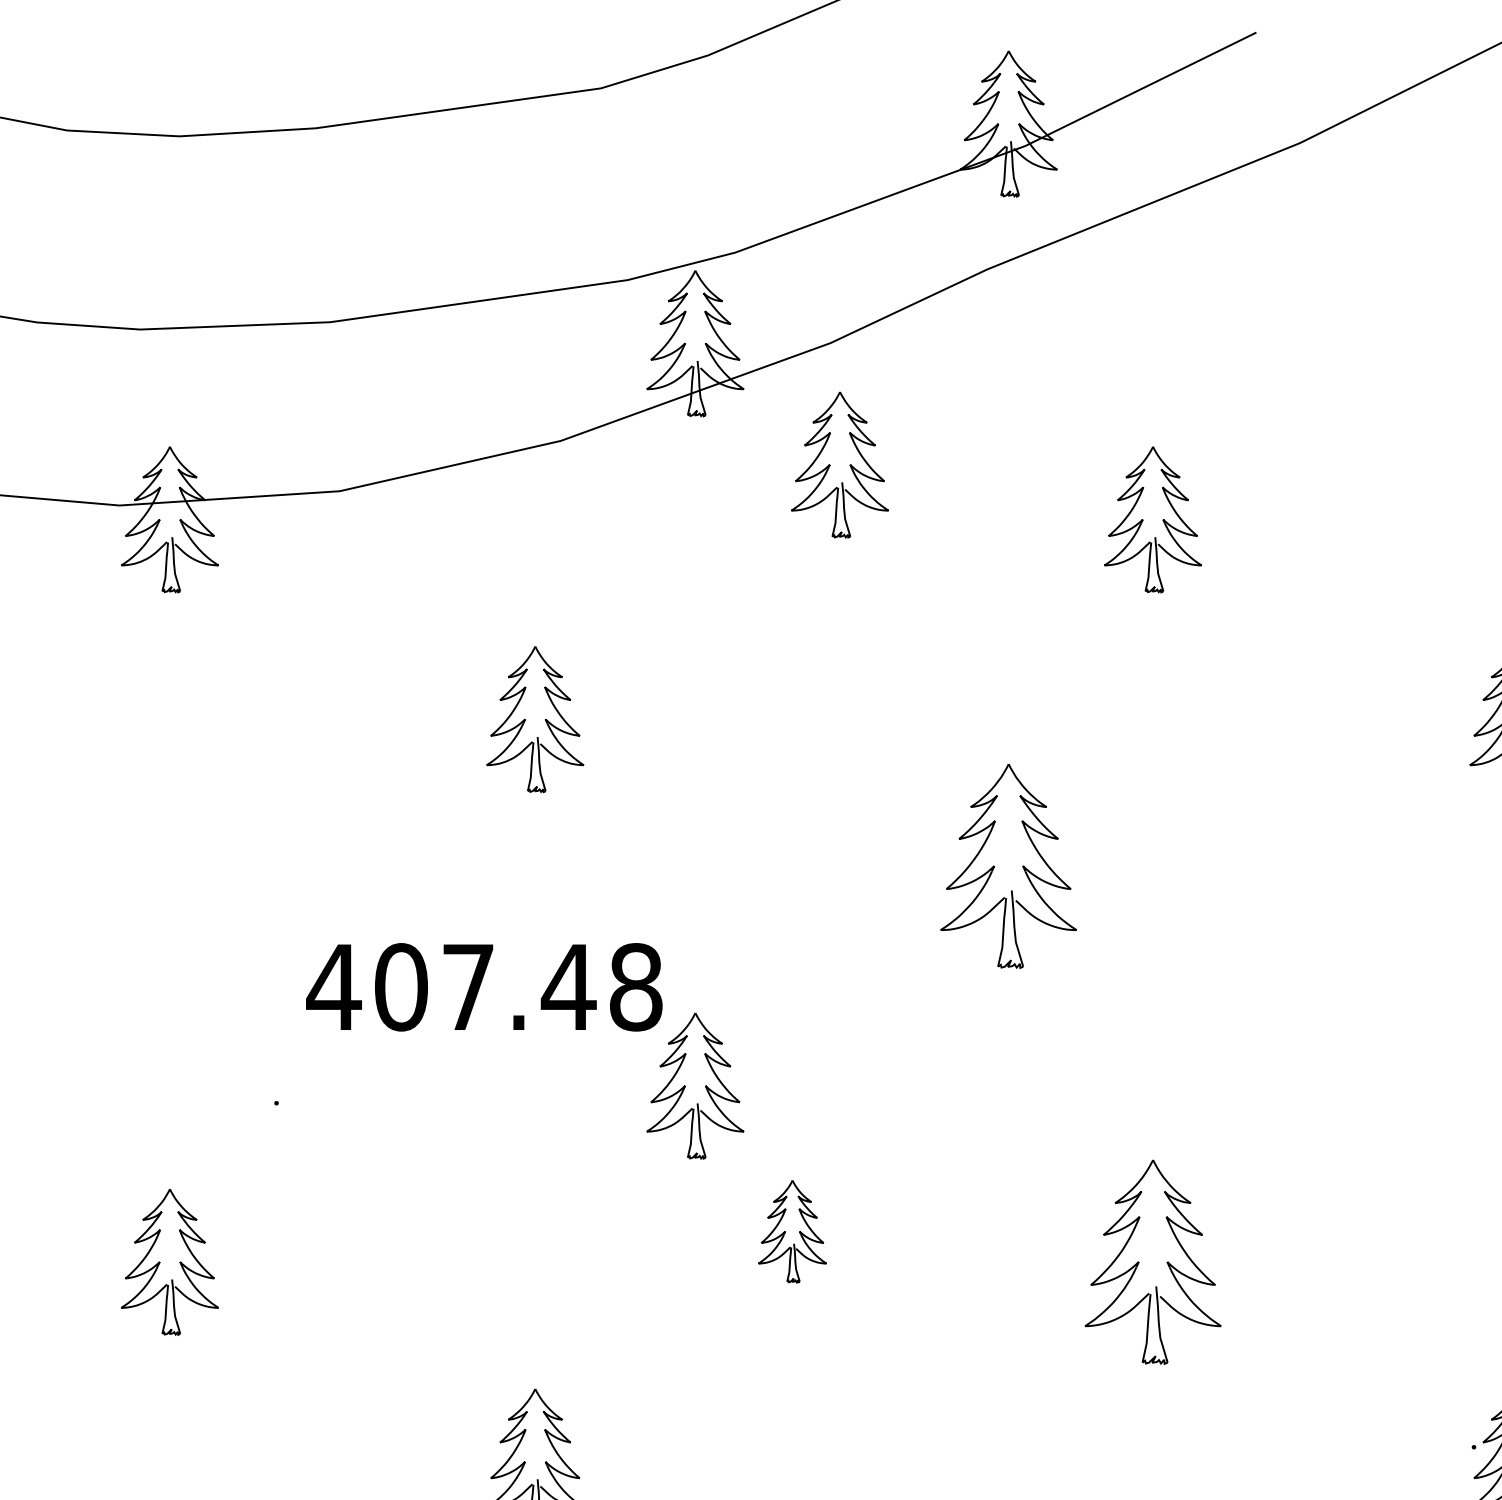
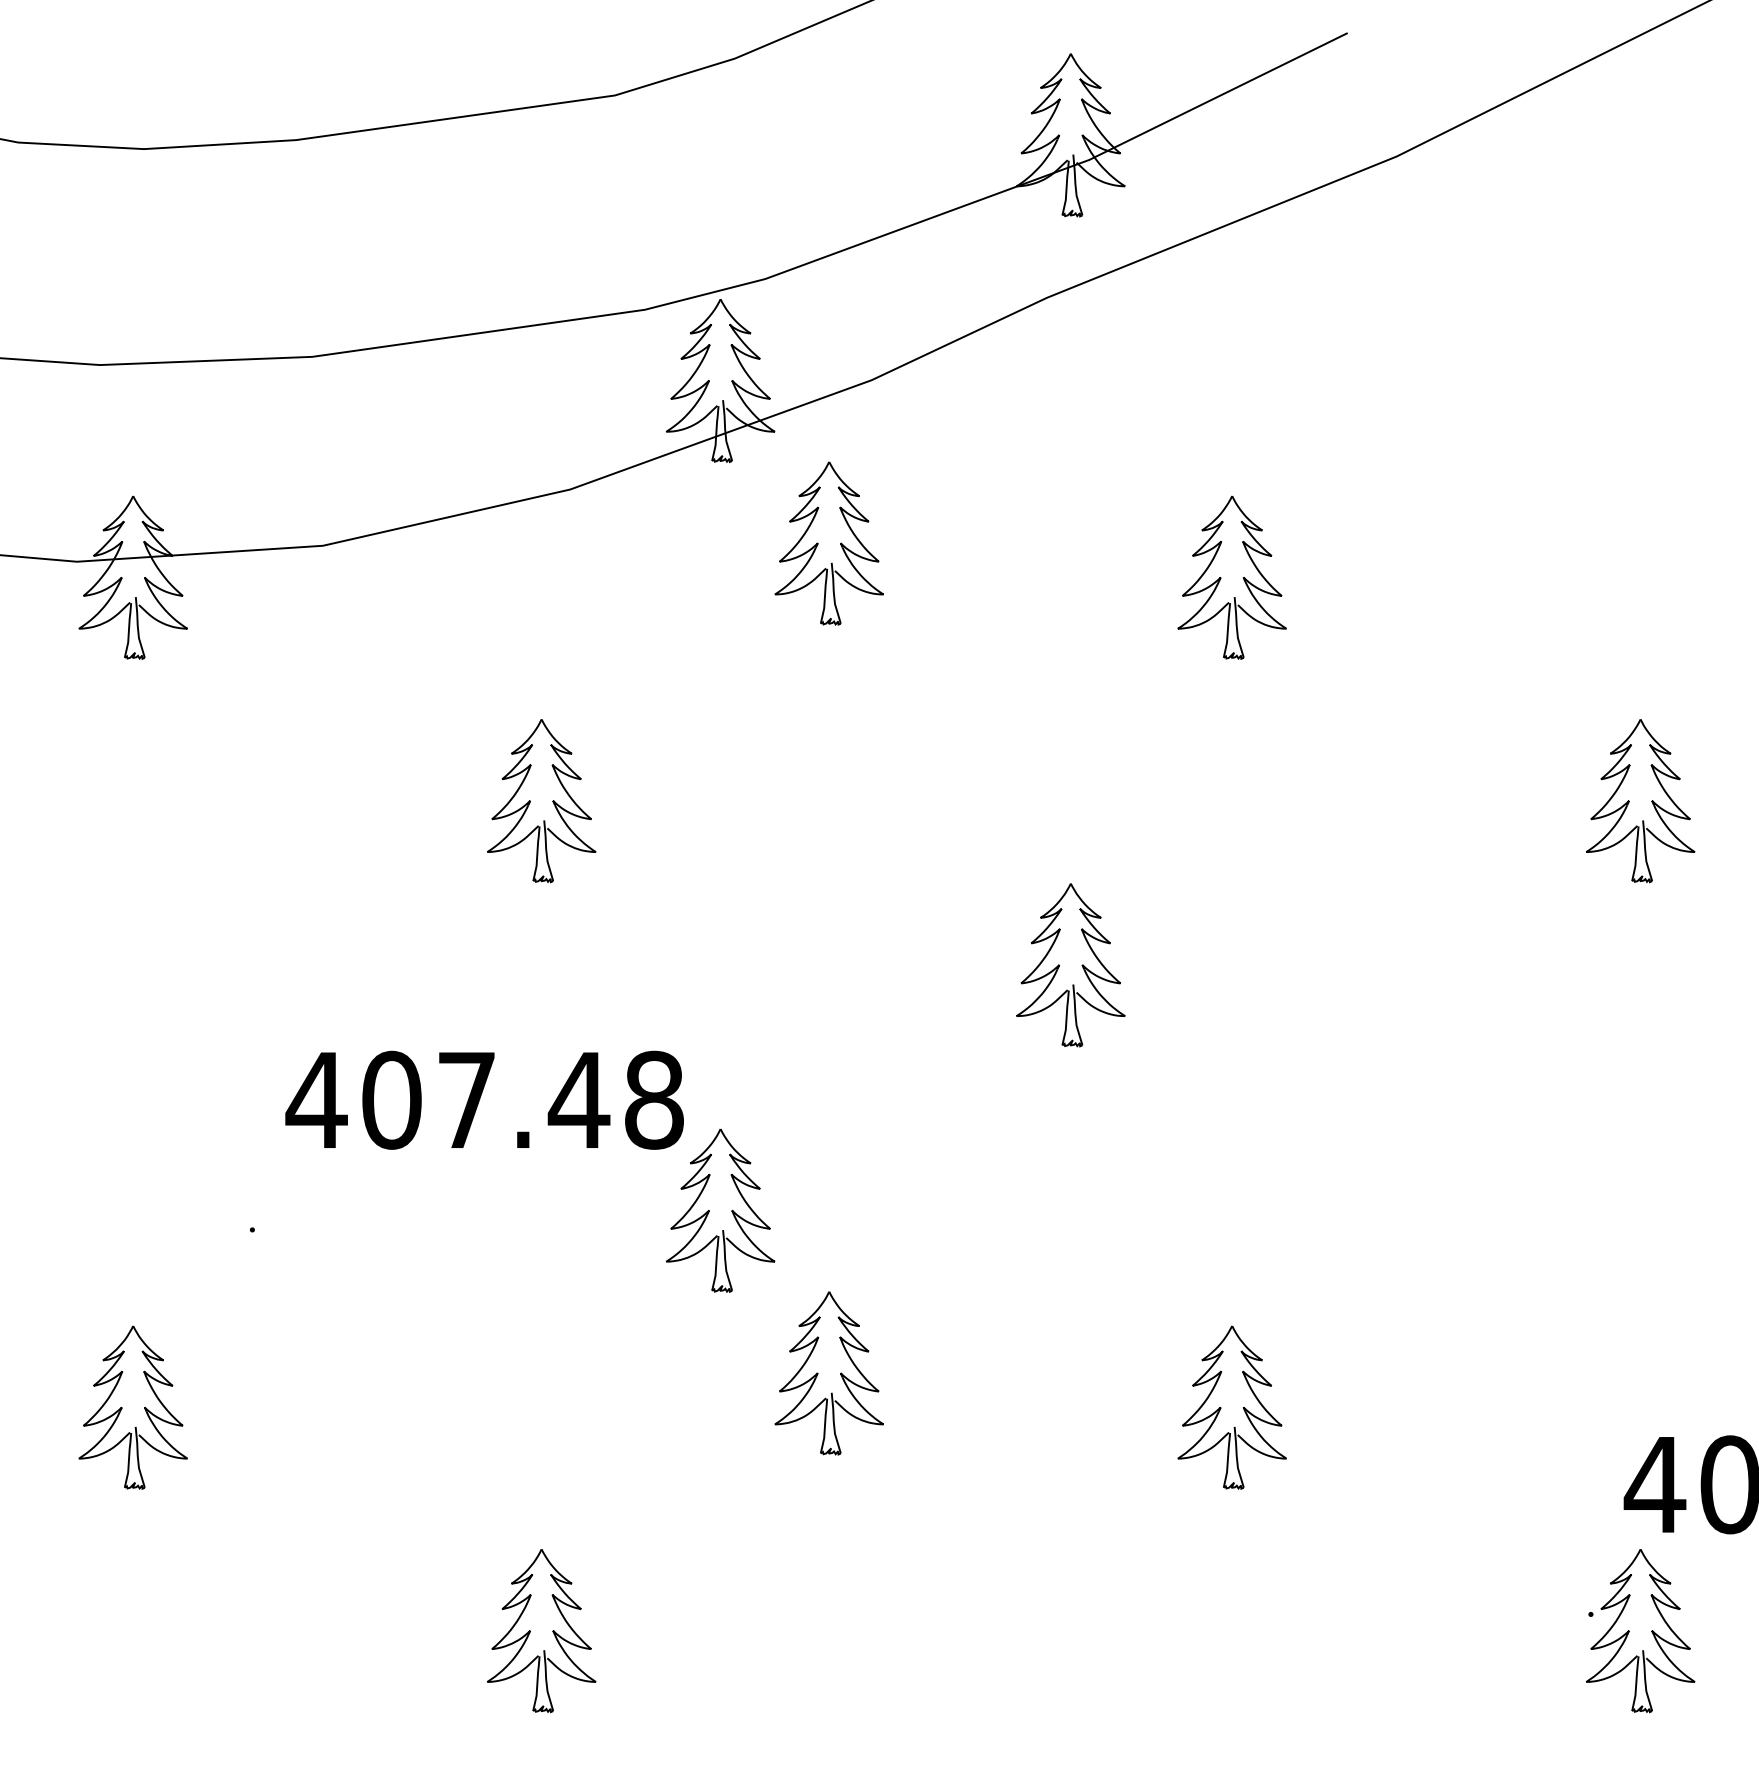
part: (839, 465) -> (828, 543), moved
part: (1008, 866) -> (1070, 965), size x0.71
part: (791, 1231) -> (828, 1373), size x1.43
part: (1152, 1262) -> (1231, 1407), size x0.71

